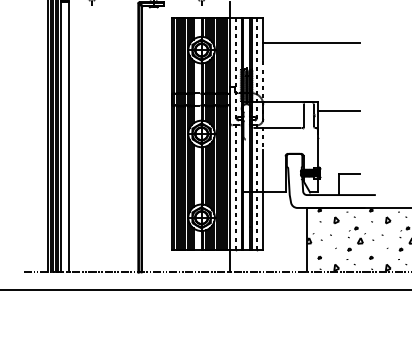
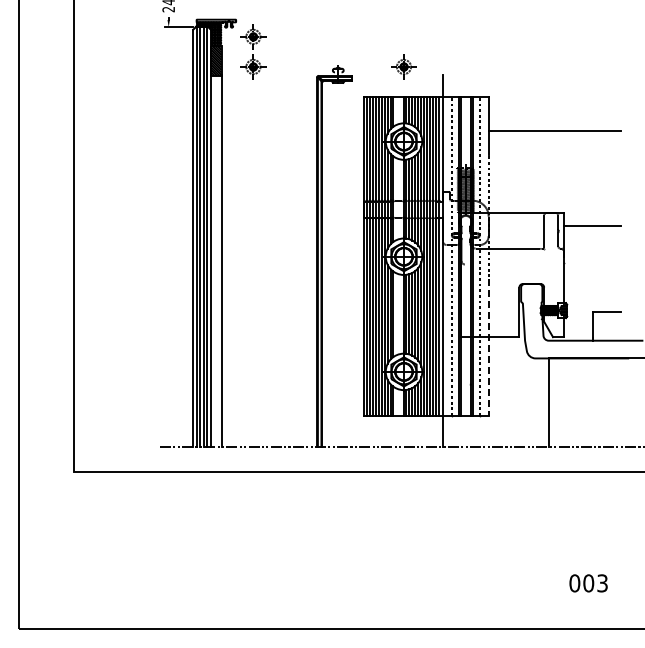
line: (263, 200) -> (488, 348), solid -> dashed
hatch: (340, 239) -> (594, 401), removed

